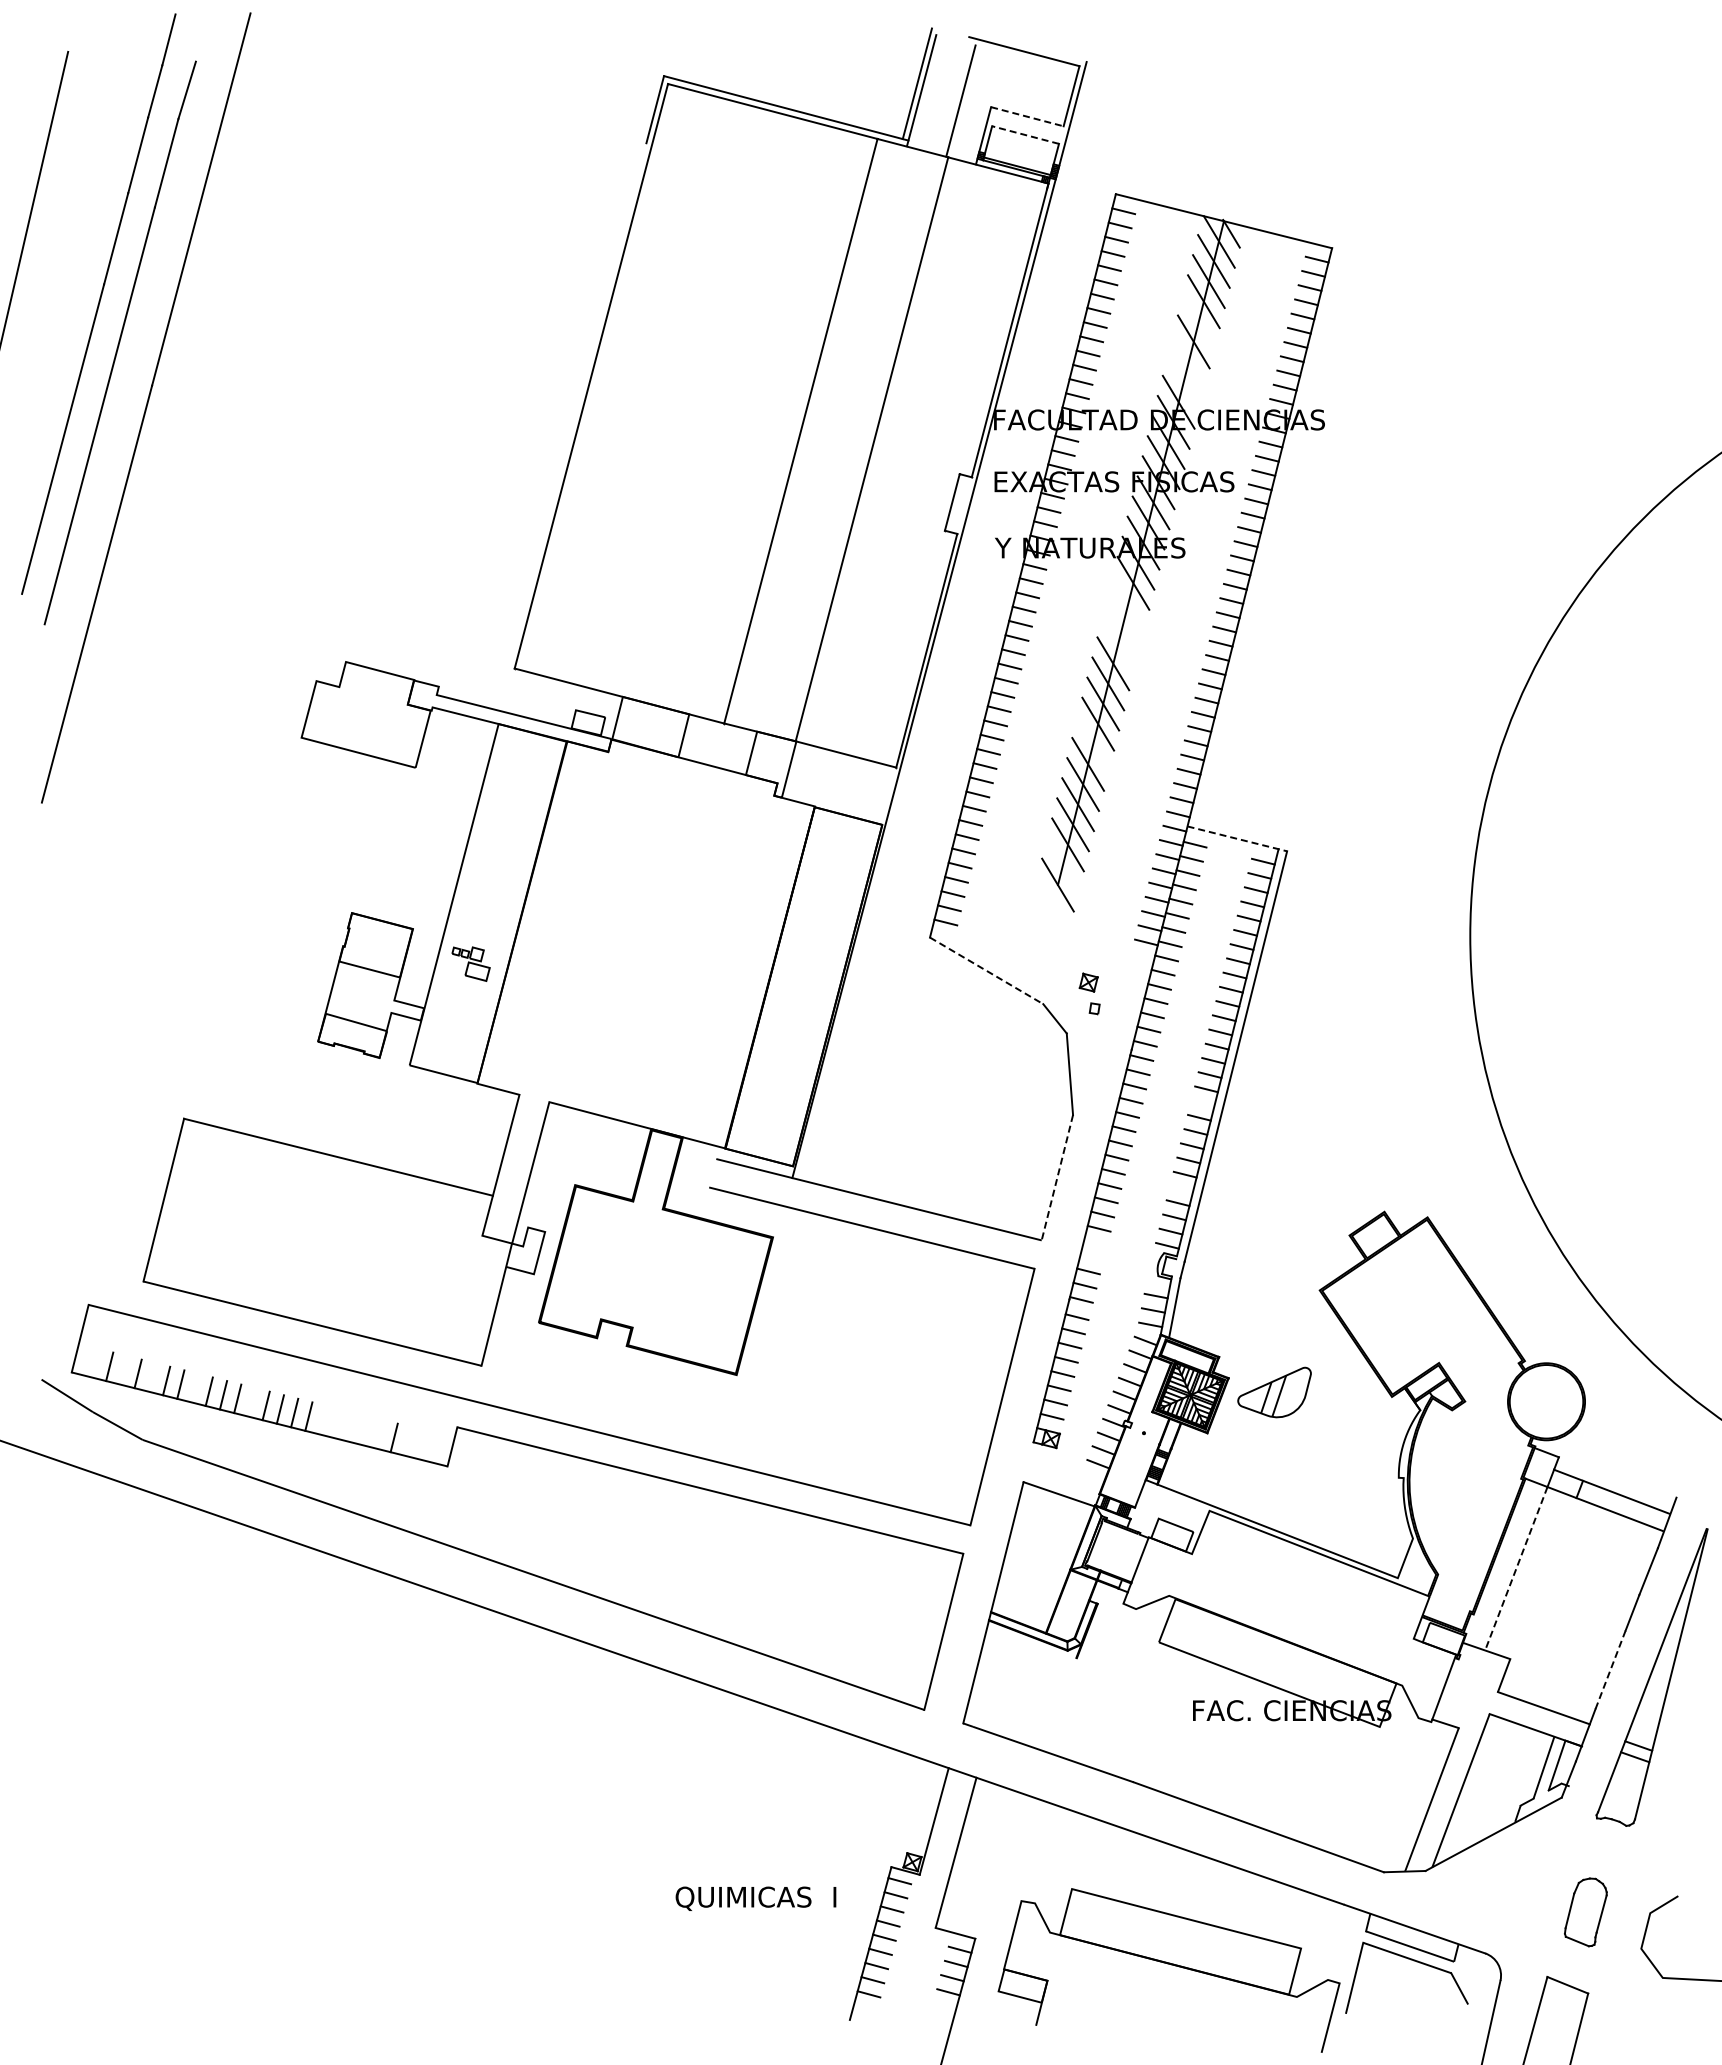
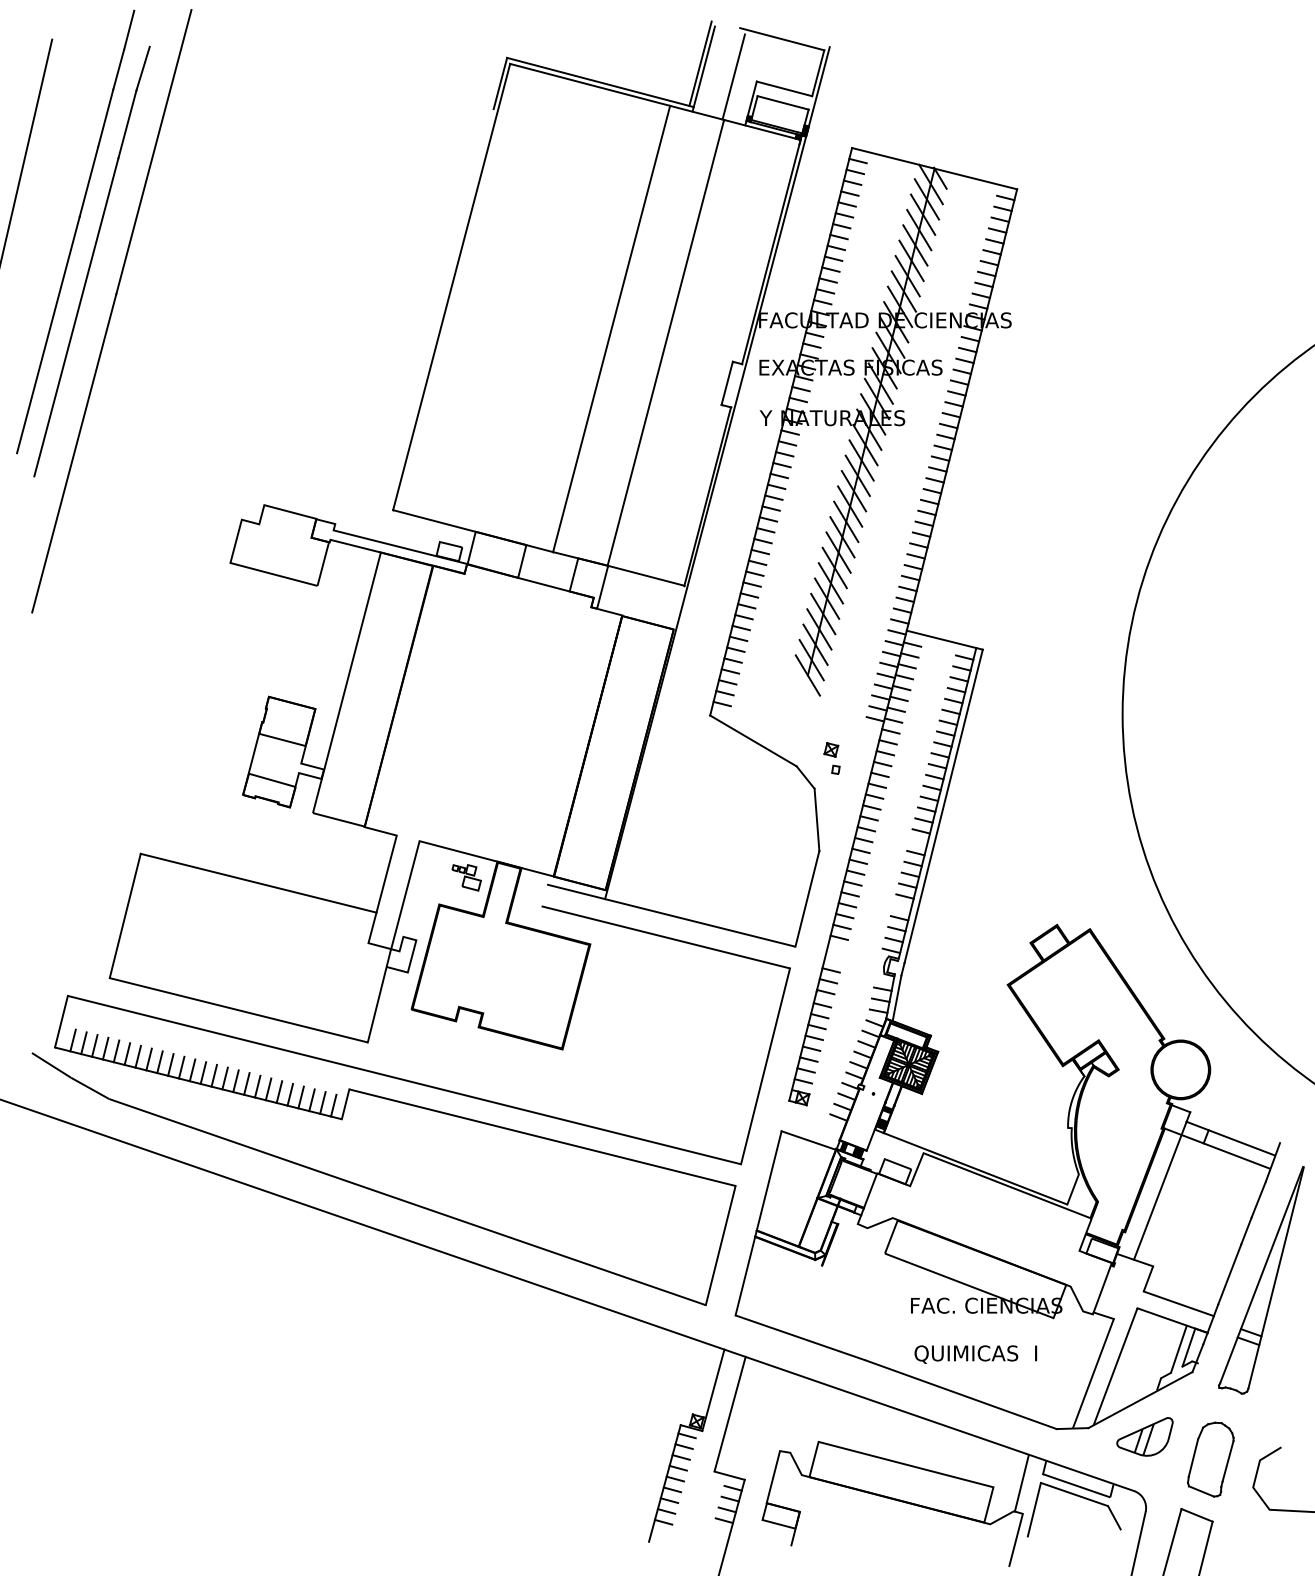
line: (1027, 116) -> (784, 88), dashed -> solid
line: (1025, 135) -> (783, 103), dashed -> solid
line: (1198, 321) -> (915, 245), added
line: (1188, 361) -> (907, 275), added
line: (1183, 381) -> (903, 291), added
line: (1128, 603) -> (861, 460), added
line: (1123, 623) -> (857, 475), added
line: (1118, 643) -> (854, 491), added
line: (1093, 743) -> (834, 567), added
line: (1237, 839) -> (944, 640), dashed -> solid
line: (1062, 864) -> (811, 659), added
part: (470, 963) -> (466, 877), moved
line: (986, 970) -> (753, 740), dashed -> solid
line: (1057, 1177) -> (807, 898), dashed -> solid
line: (95, 1363) -> (73, 1040), added
line: (123, 1370) -> (94, 1046), added
line: (151, 1377) -> (115, 1051), added
line: (194, 1387) -> (148, 1059), added
part: (1274, 1392) -> (1144, 1436), moved
line: (251, 1402) -> (192, 1070), added
line: (322, 1419) -> (246, 1083), added
line: (336, 1423) -> (257, 1086), added
line: (351, 1427) -> (268, 1089), added
line: (365, 1430) -> (279, 1091), added
line: (379, 1434) -> (289, 1094), added
line: (408, 1441) -> (312, 1100), added
line: (422, 1444) -> (322, 1102), added
line: (436, 1448) -> (333, 1105), added
line: (1516, 1569) -> (1157, 1197), dashed -> solid
line: (1610, 1669) -> (1229, 1274), dashed -> solid
text: (755, 1898) -> (975, 1354), moved
part: (1585, 1912) -> (1210, 1459), size x1.43
line: (1338, 1943) -> (1022, 1483), added

